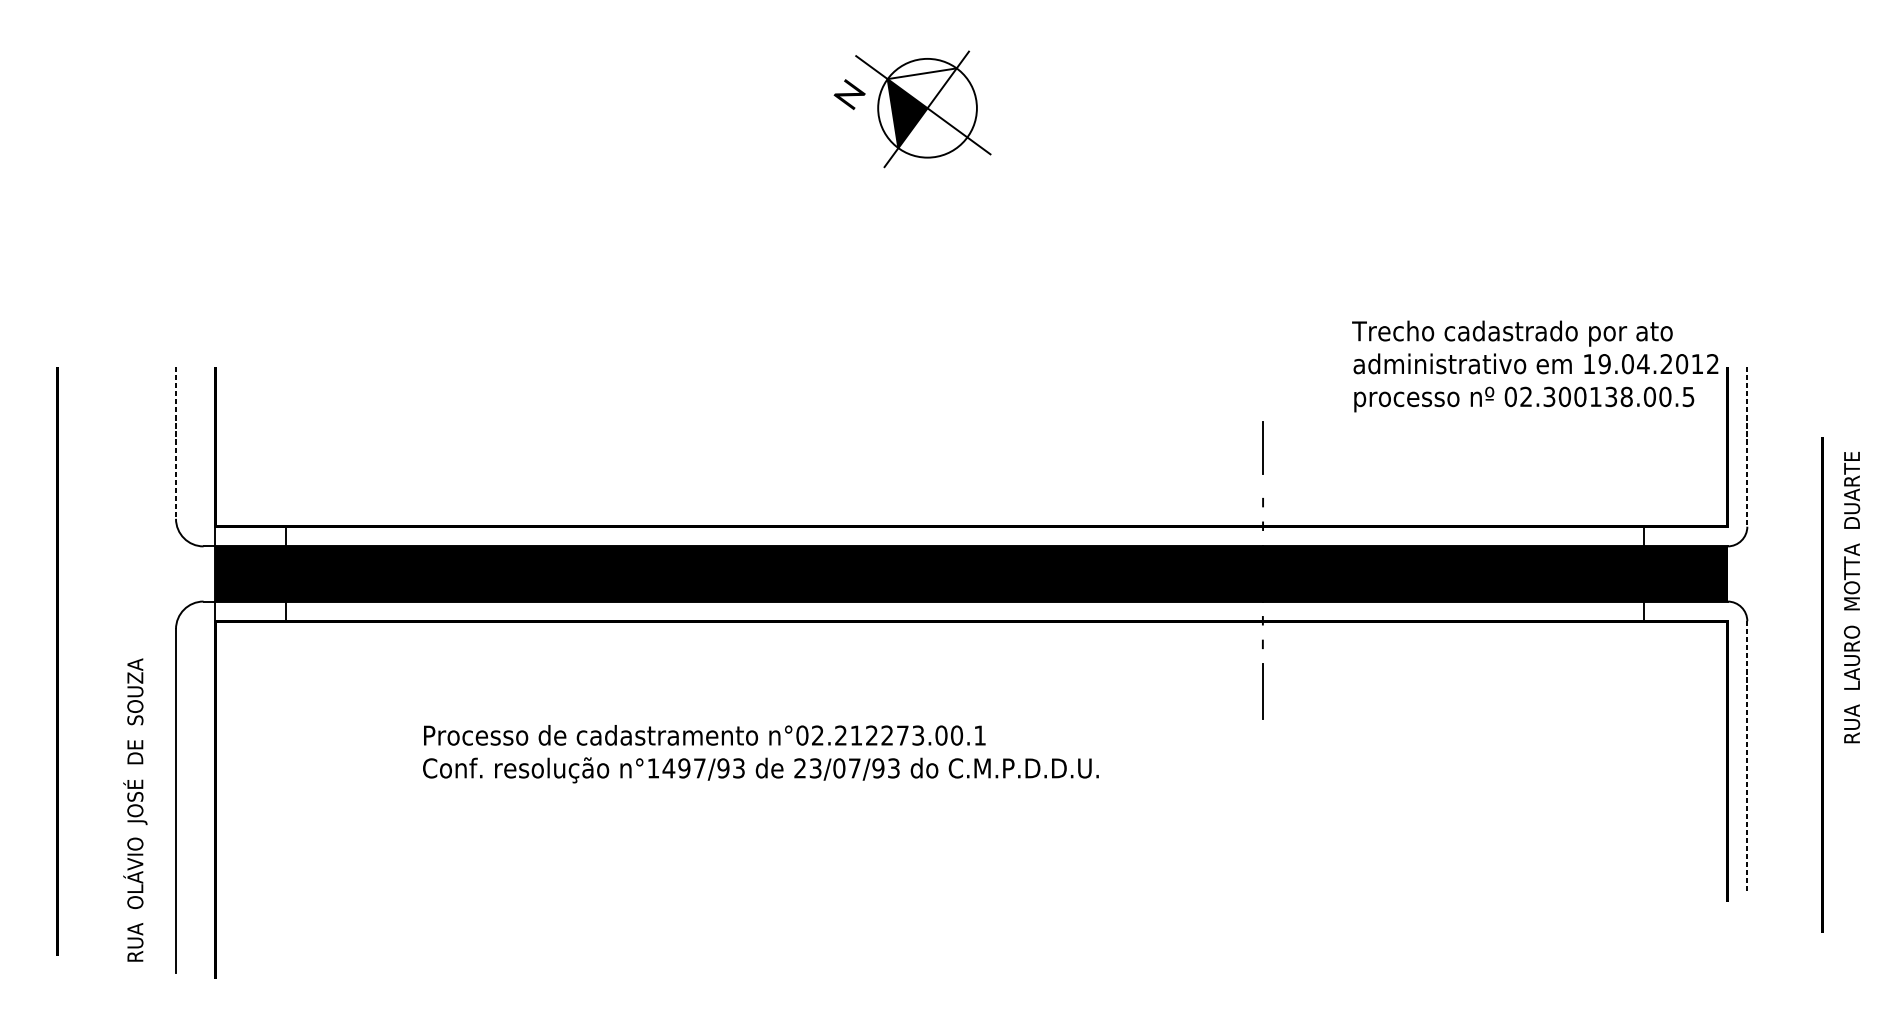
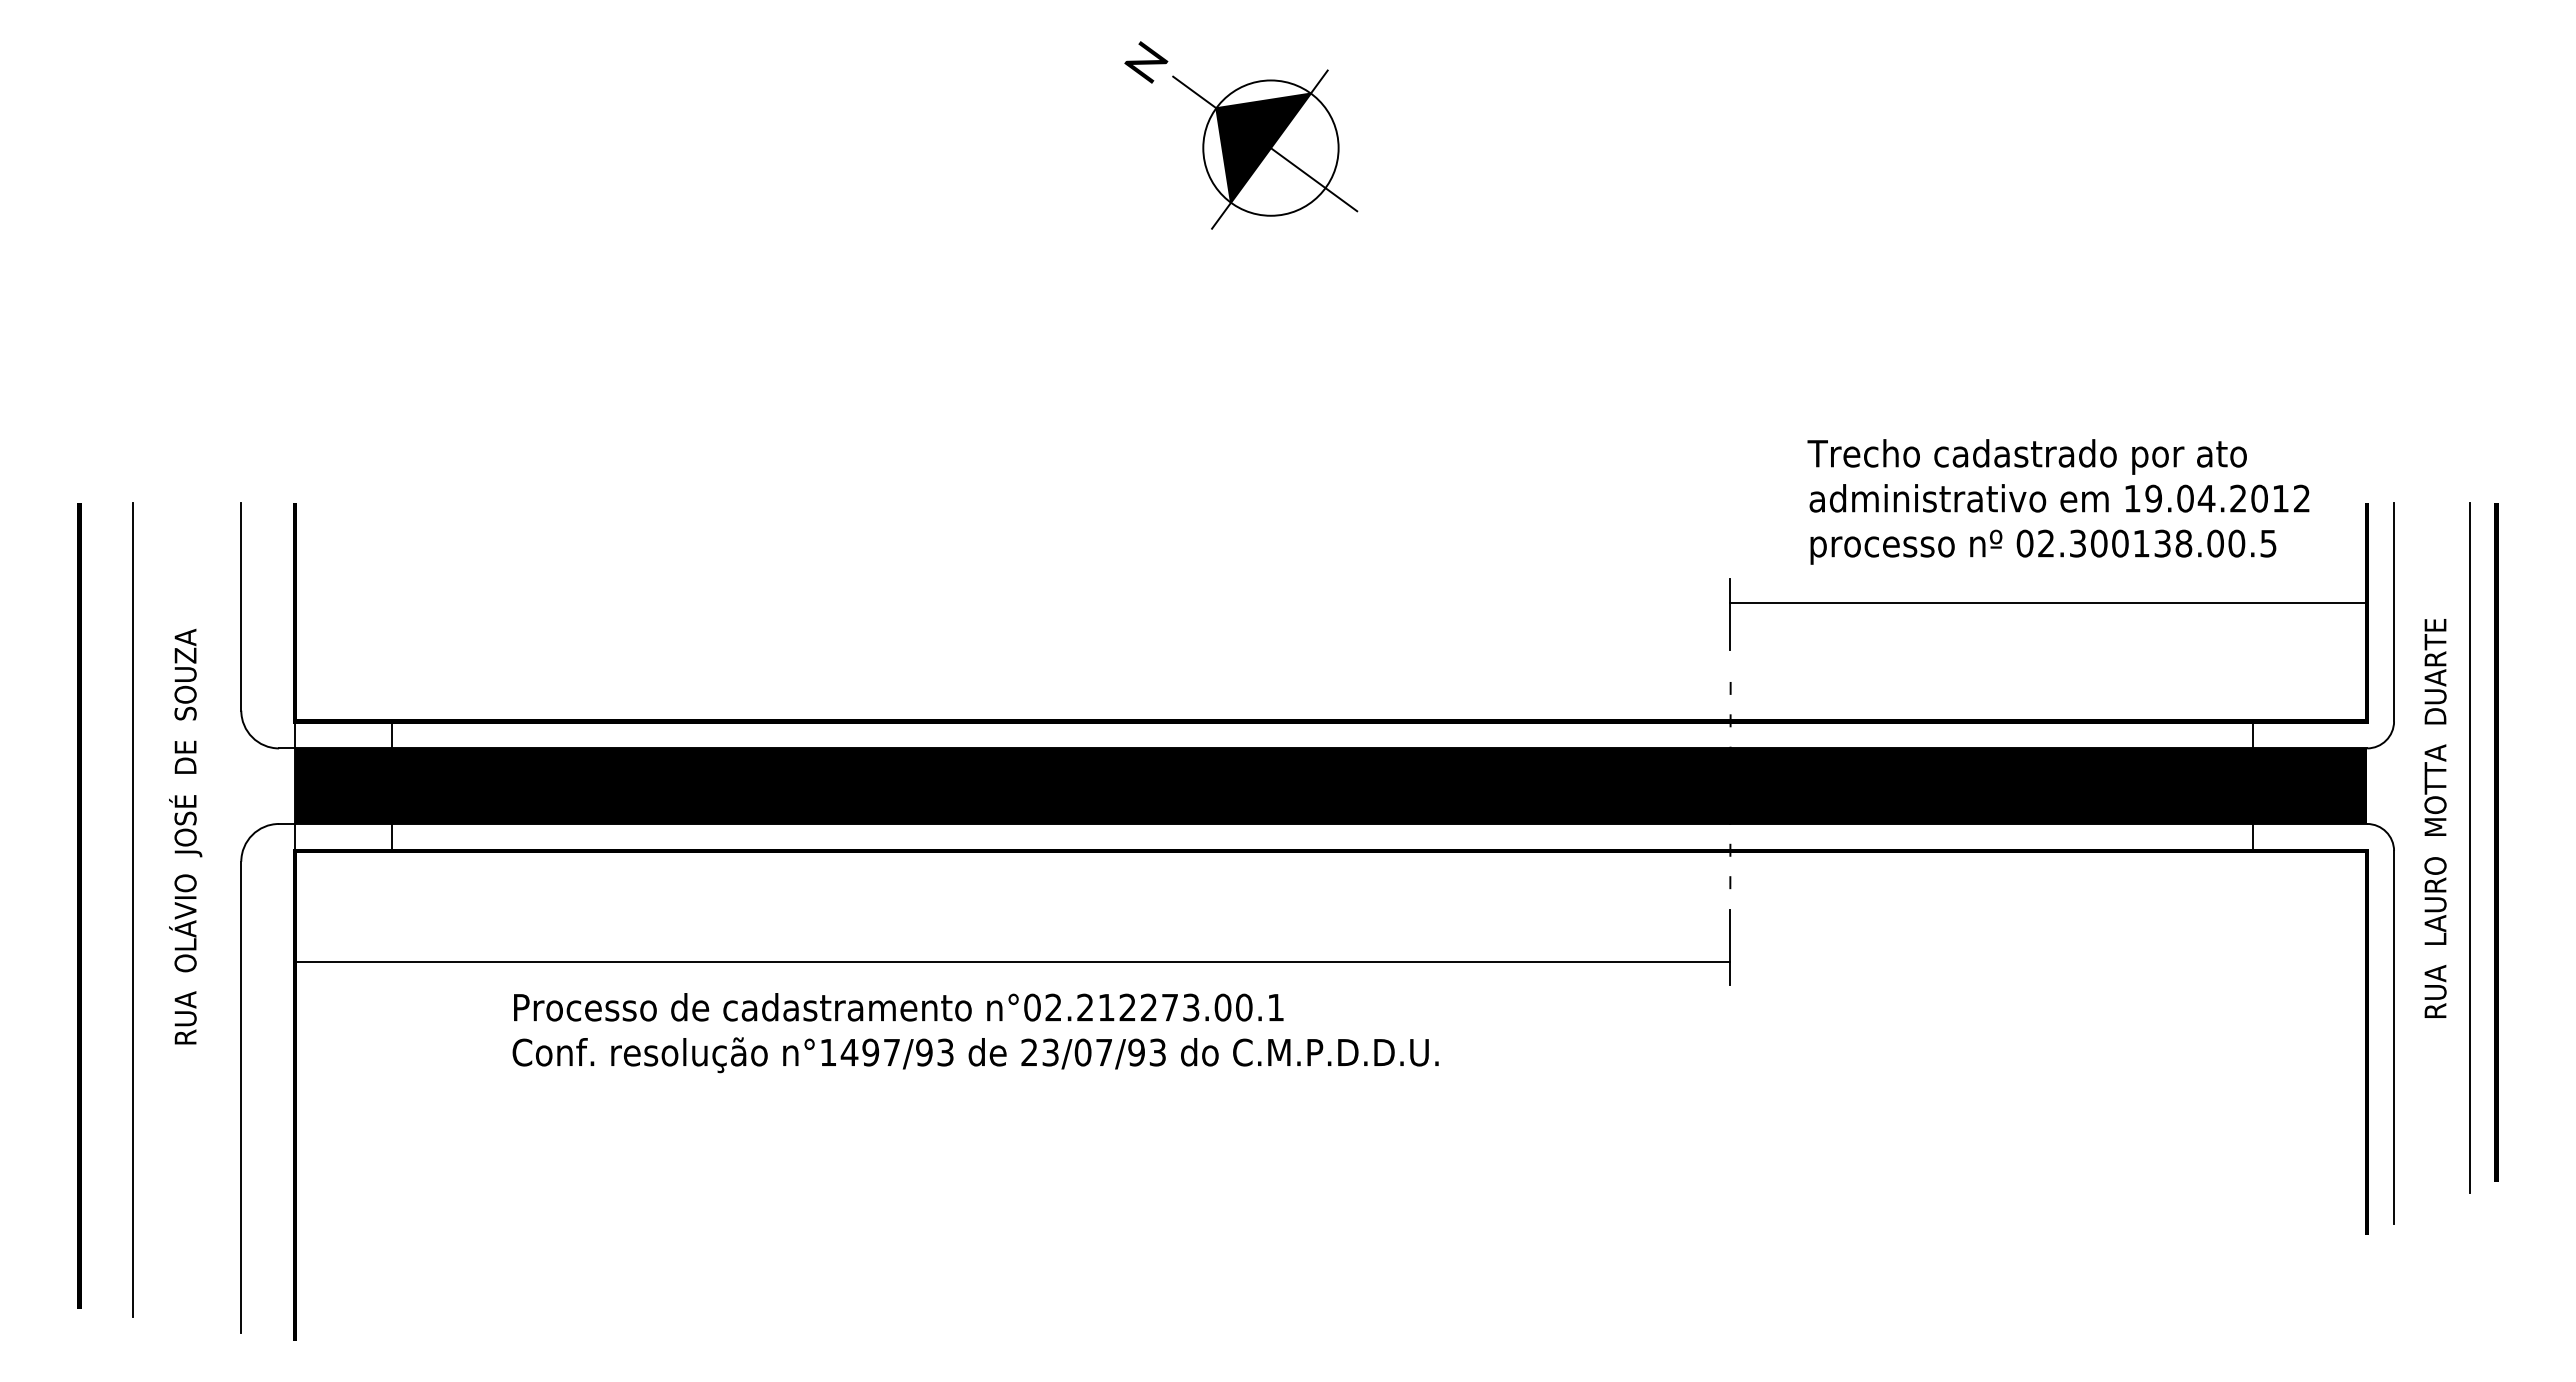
fill: (922, 88) -> (1263, 120), added
text: (849, 94) -> (1146, 62), moved
text: (1535, 366) -> (2058, 501), moved
line: (1495, 439) -> (2048, 602), added
line: (176, 442) -> (241, 606), dashed -> solid
line: (1747, 447) -> (2394, 612), dashed -> solid
text: (1852, 597) -> (2435, 818), moved
line: (1802, 618) -> (2469, 847), added
line: (97, 663) -> (133, 909), added
line: (1822, 685) -> (2496, 842), moved
line: (738, 702) -> (1012, 962), added
text: (760, 754) -> (975, 1033), moved
line: (1747, 757) -> (2394, 1037), dashed -> solid
text: (135, 809) -> (185, 836), moved

